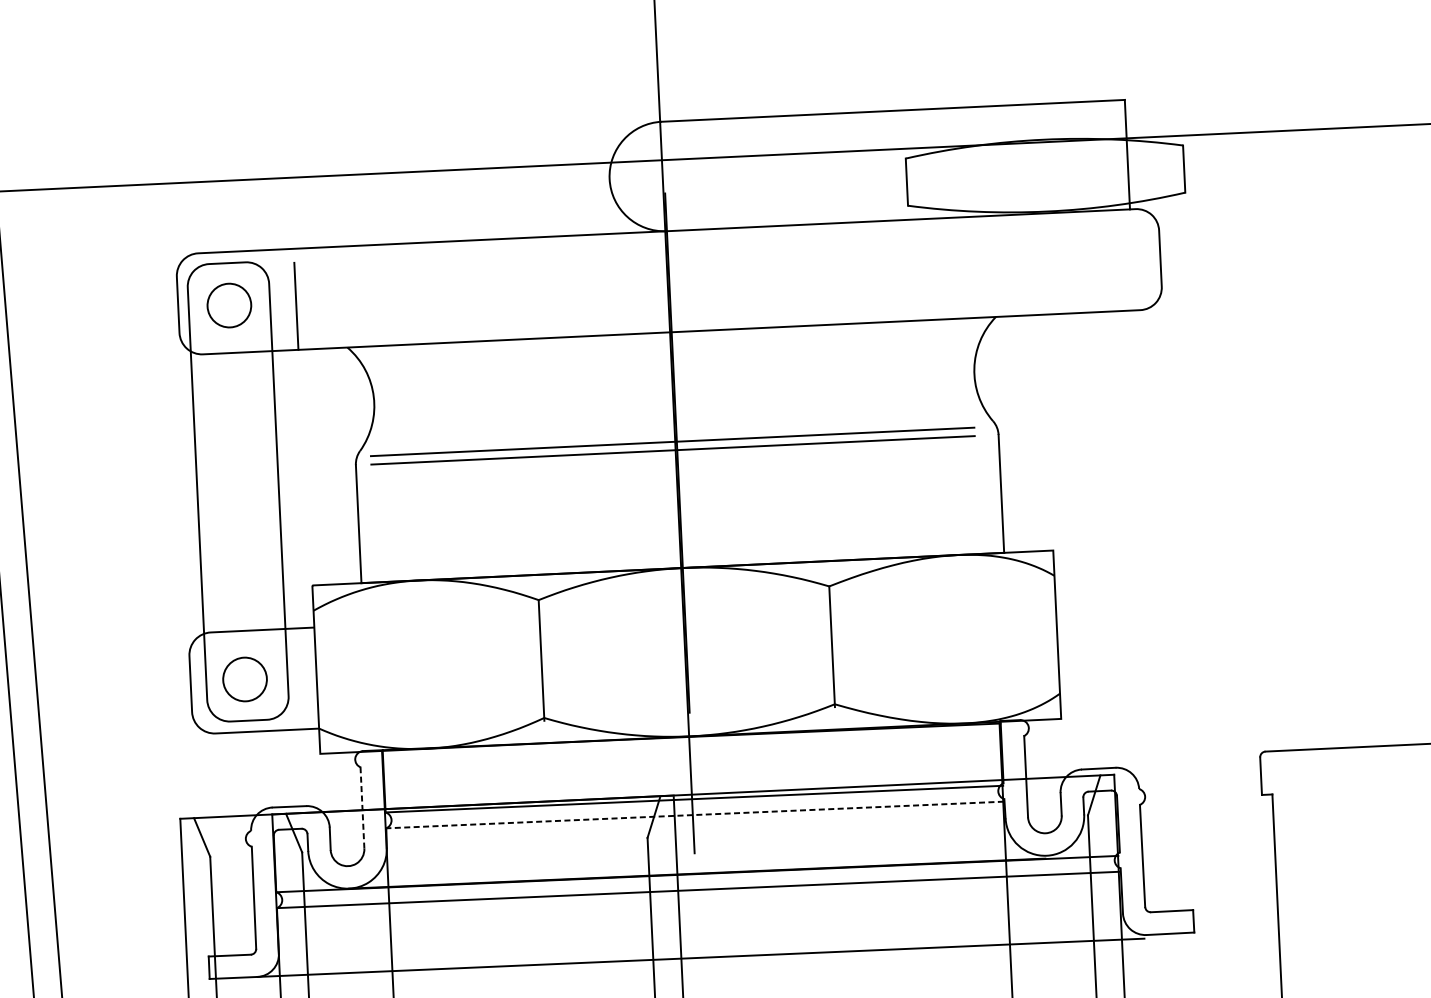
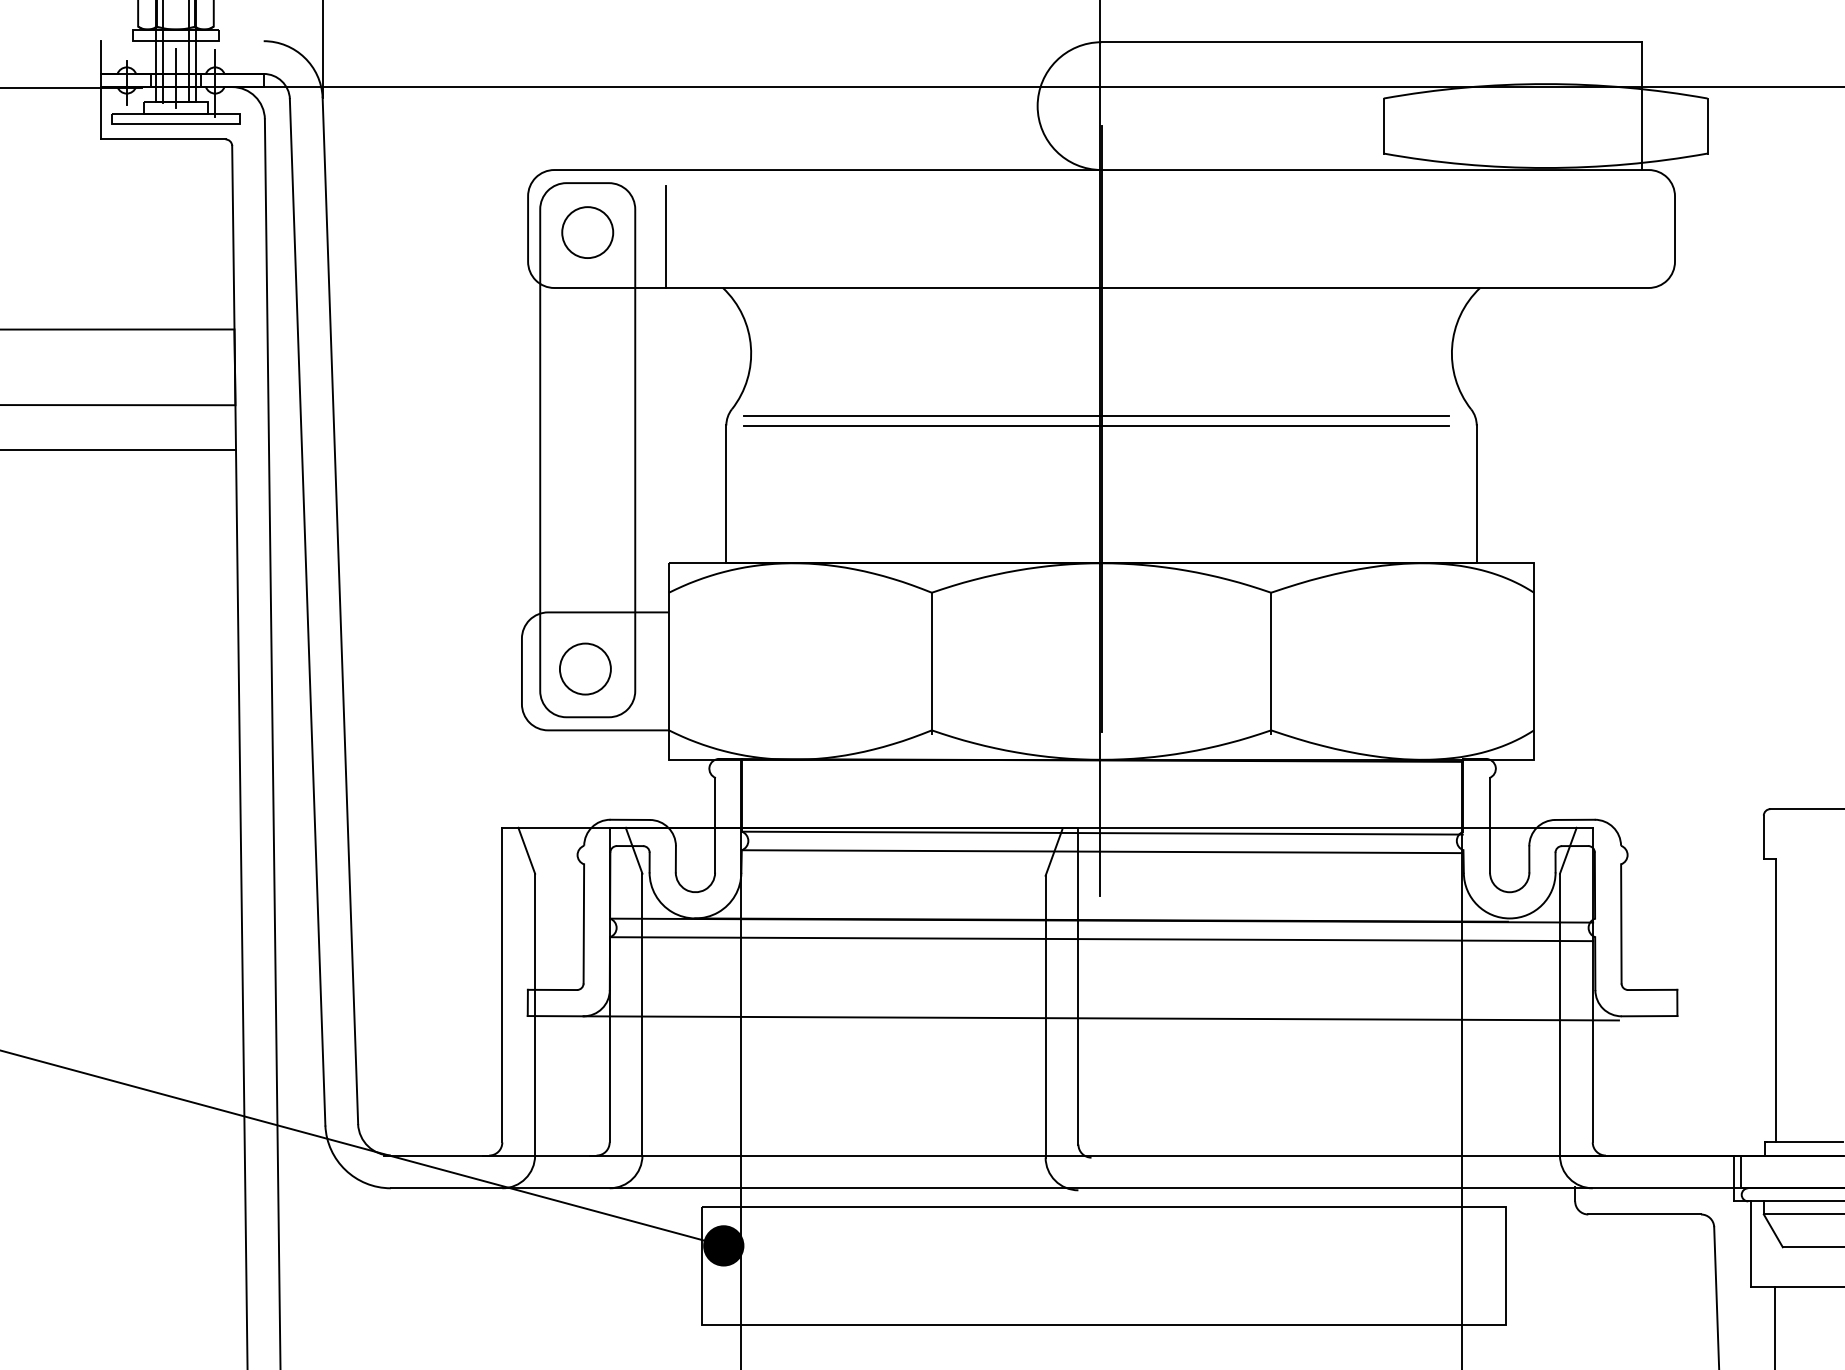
line: (362, 807) -> (715, 824), dashed -> solid
line: (694, 814) -> (1101, 851), dashed -> solid

